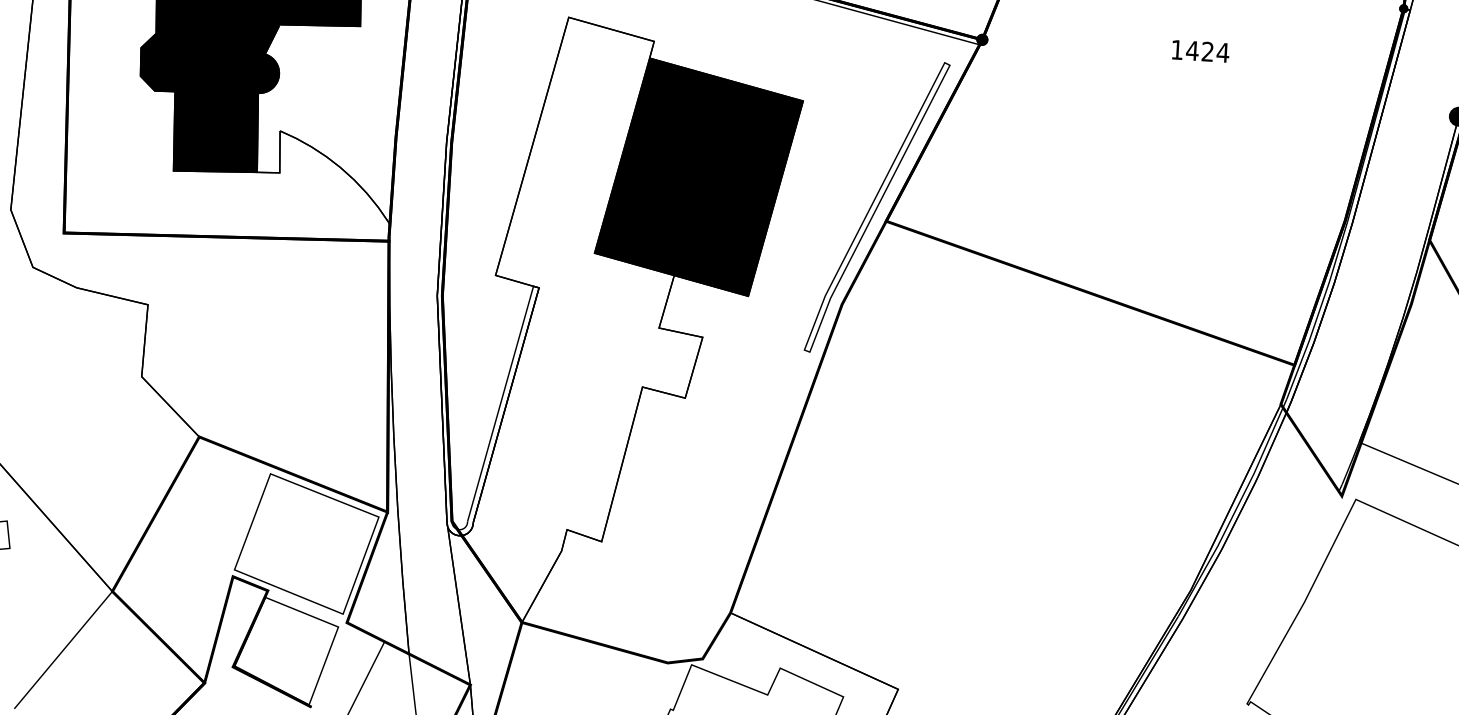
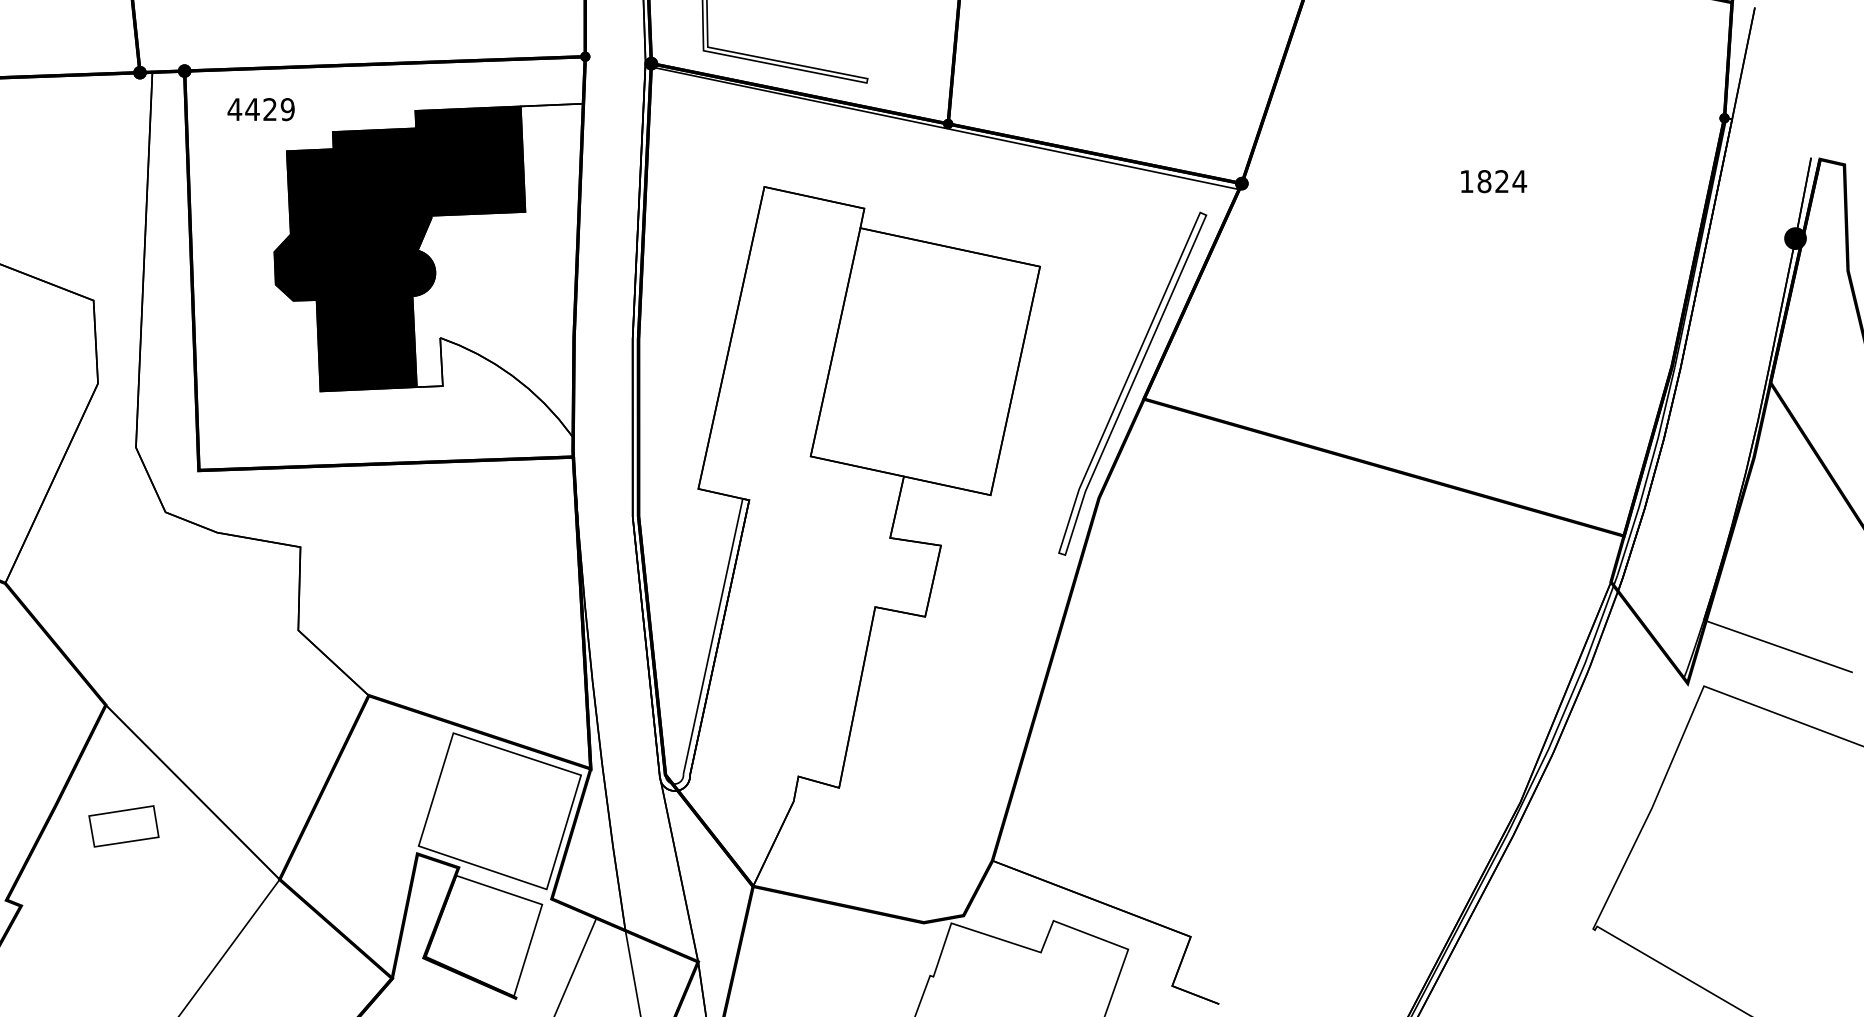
text: (1192, 50) -> (1484, 181), 1424 -> 1824
fill: (699, 177) -> (925, 361), removed

